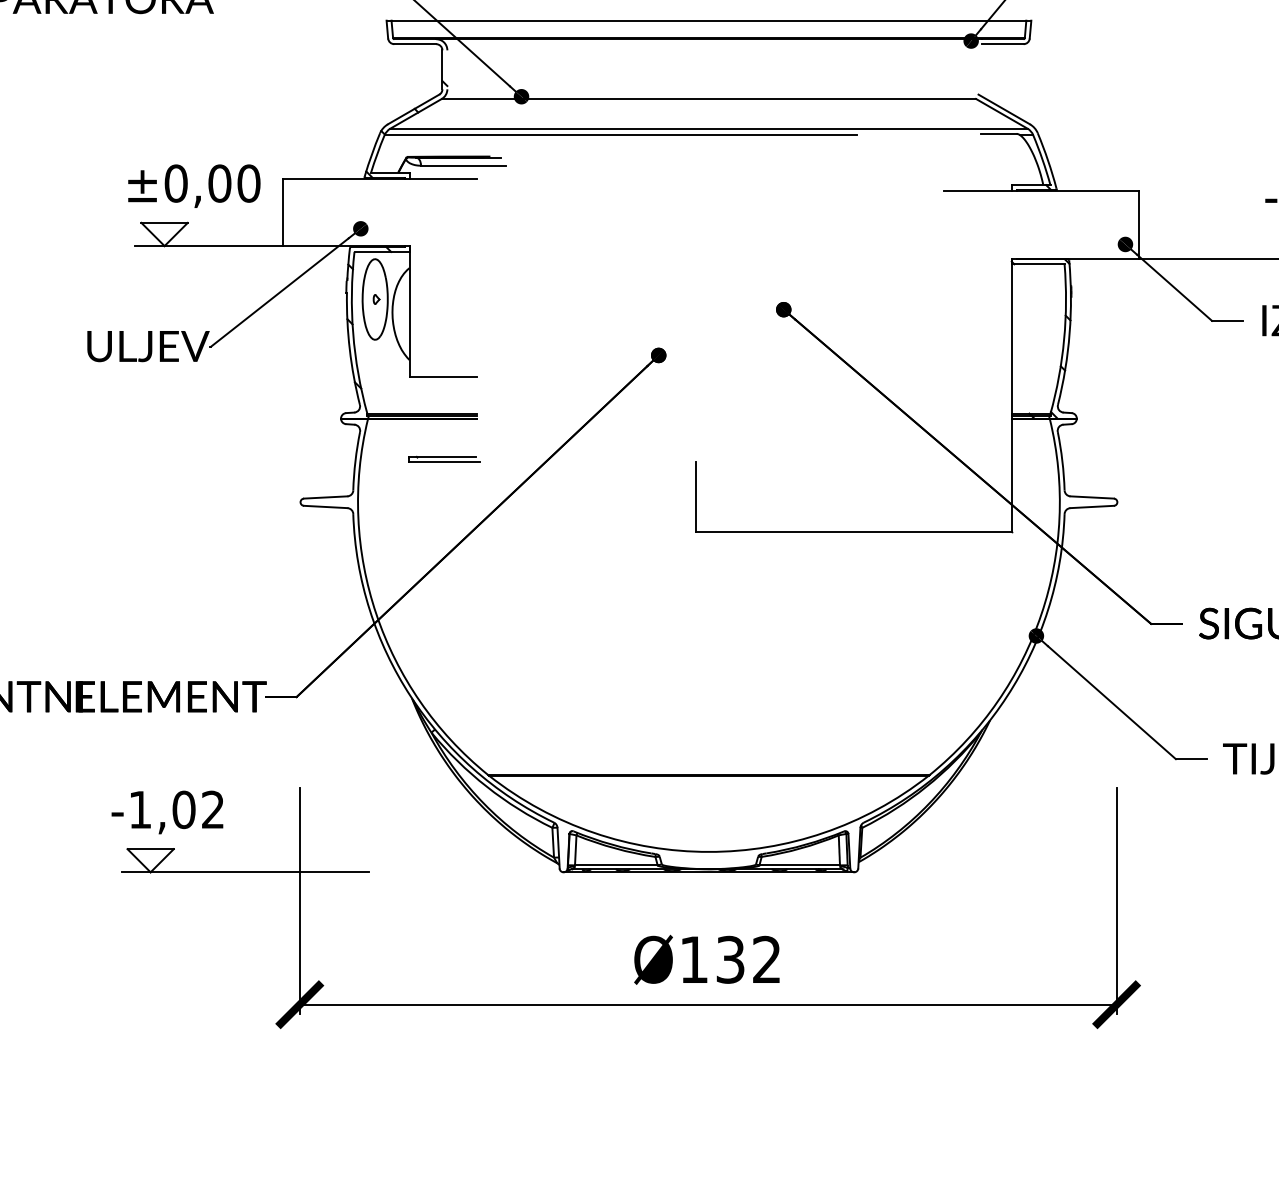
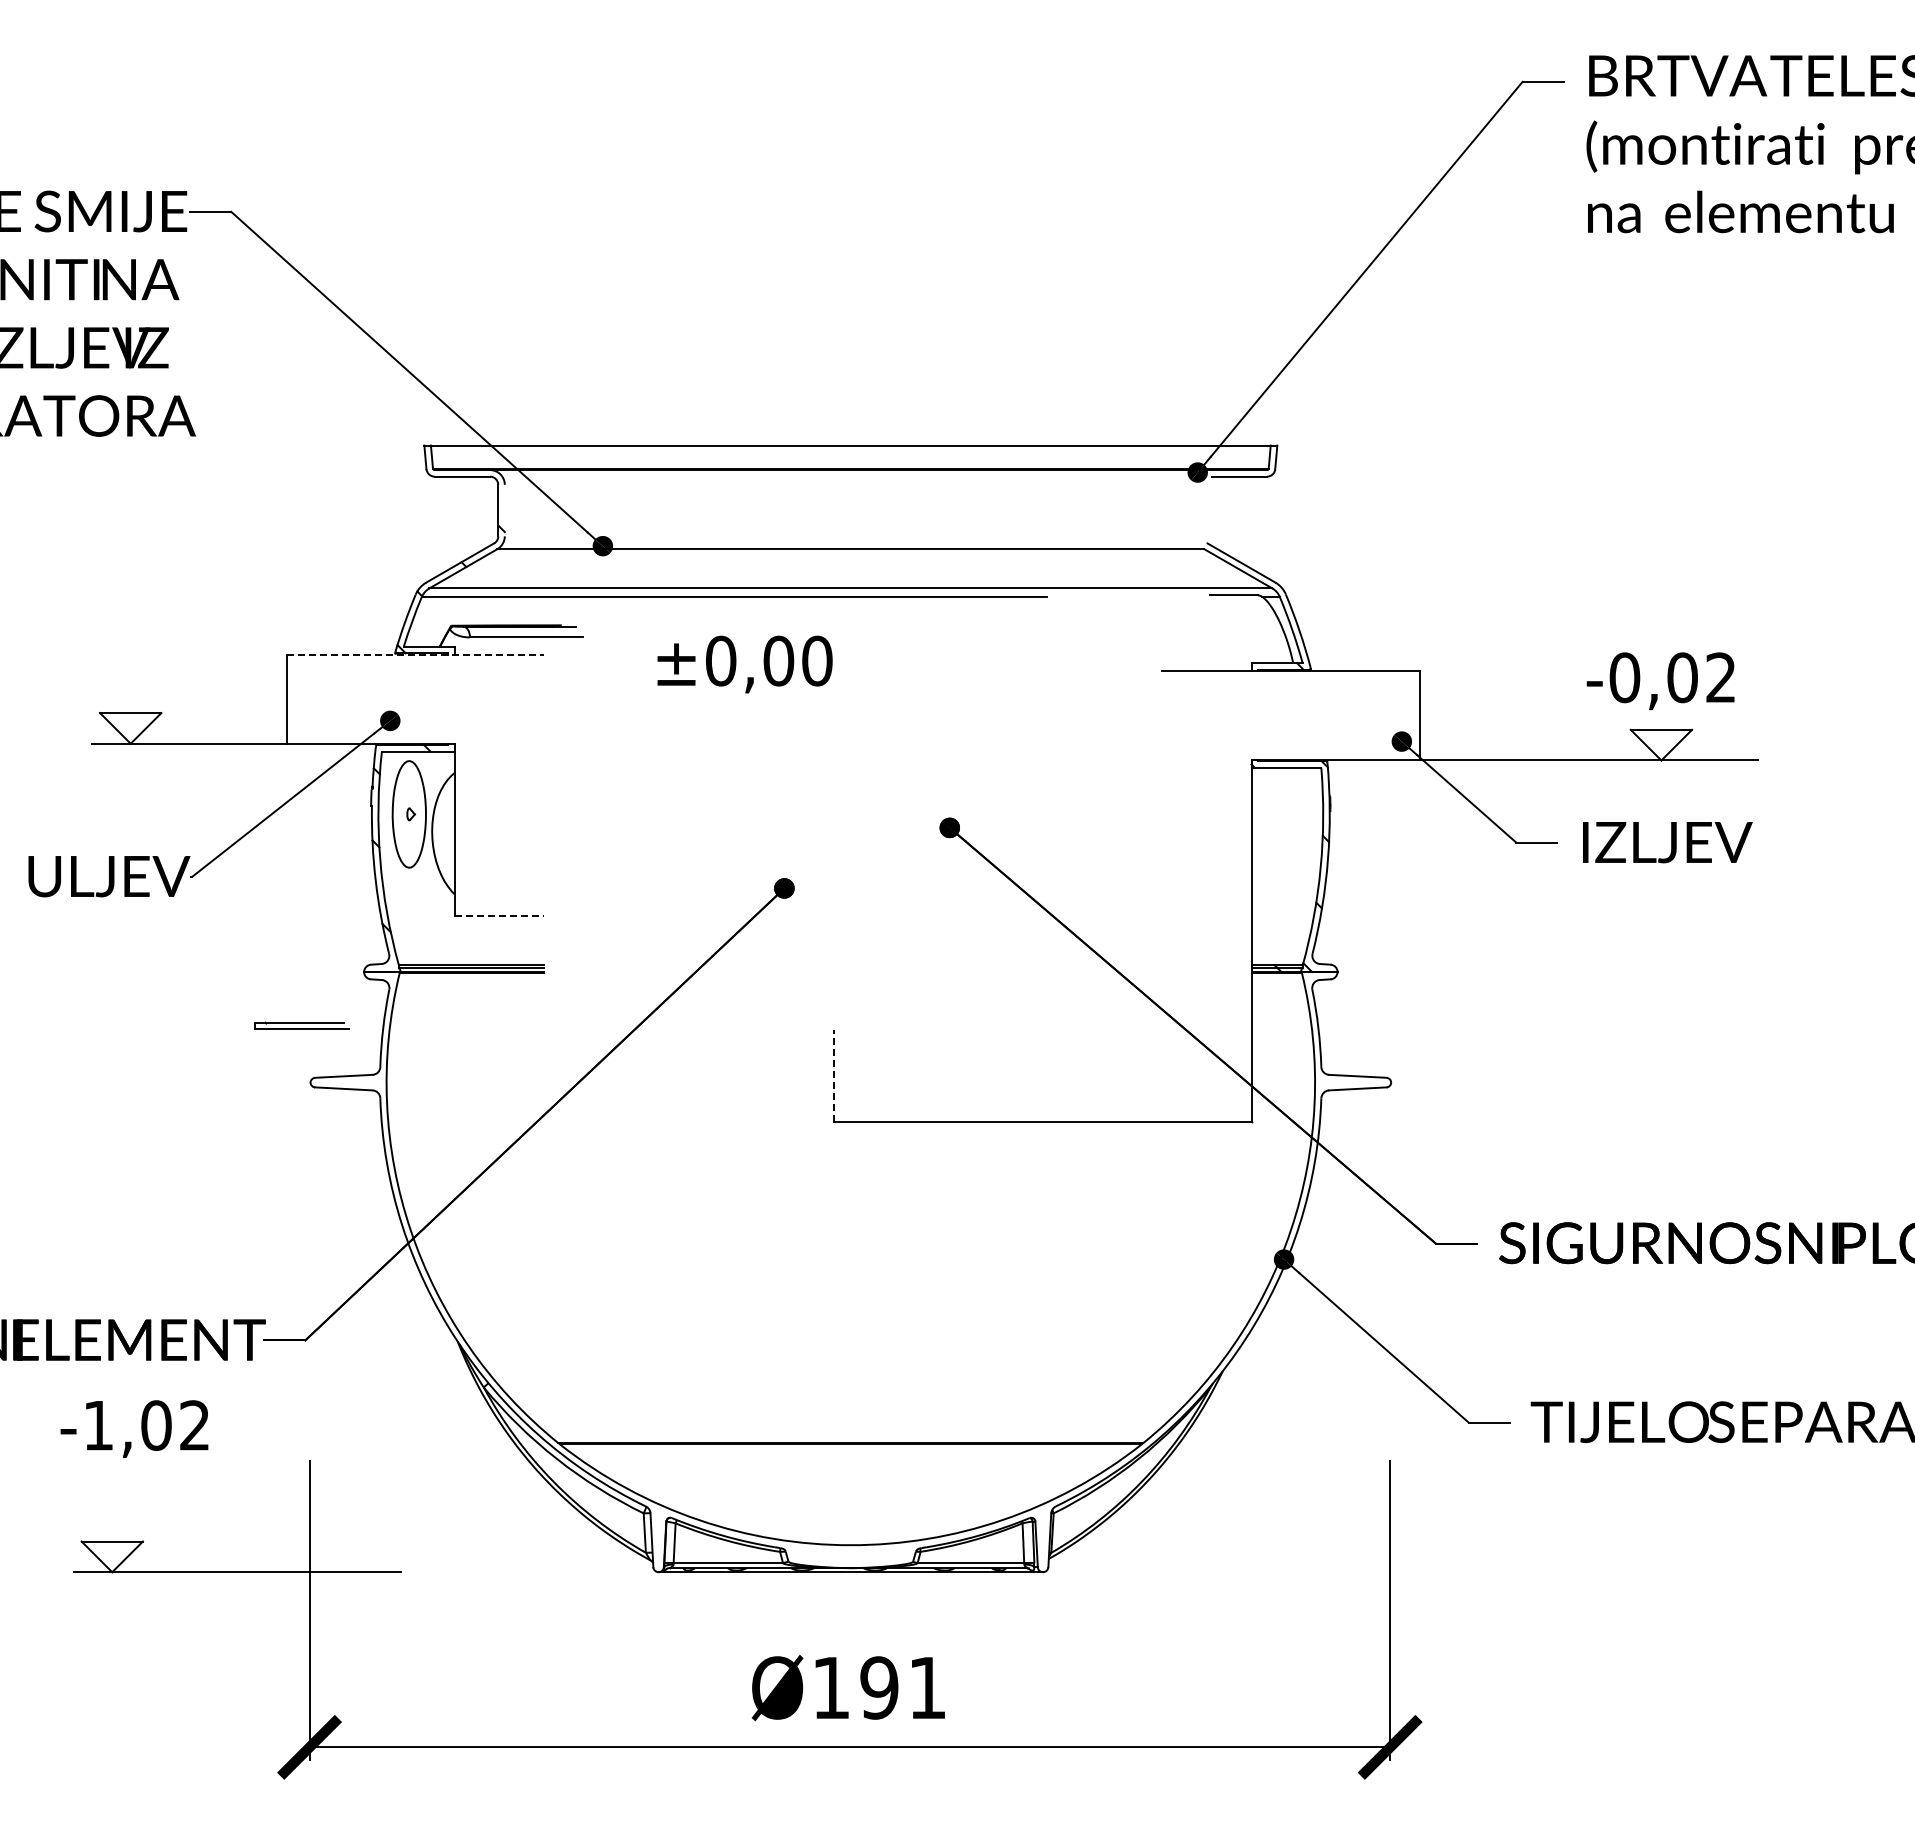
line: (380, 178) -> (416, 654), solid -> dashed
text: (193, 186) -> (744, 664), moved
line: (443, 376) -> (499, 916), solid -> dashed
part: (444, 459) -> (301, 1025), moved
line: (696, 496) -> (834, 1075), solid -> dashed
text: (167, 812) -> (134, 1428), moved
text: (747, 959) -> (902, 1687), Ø132 -> Ø191

